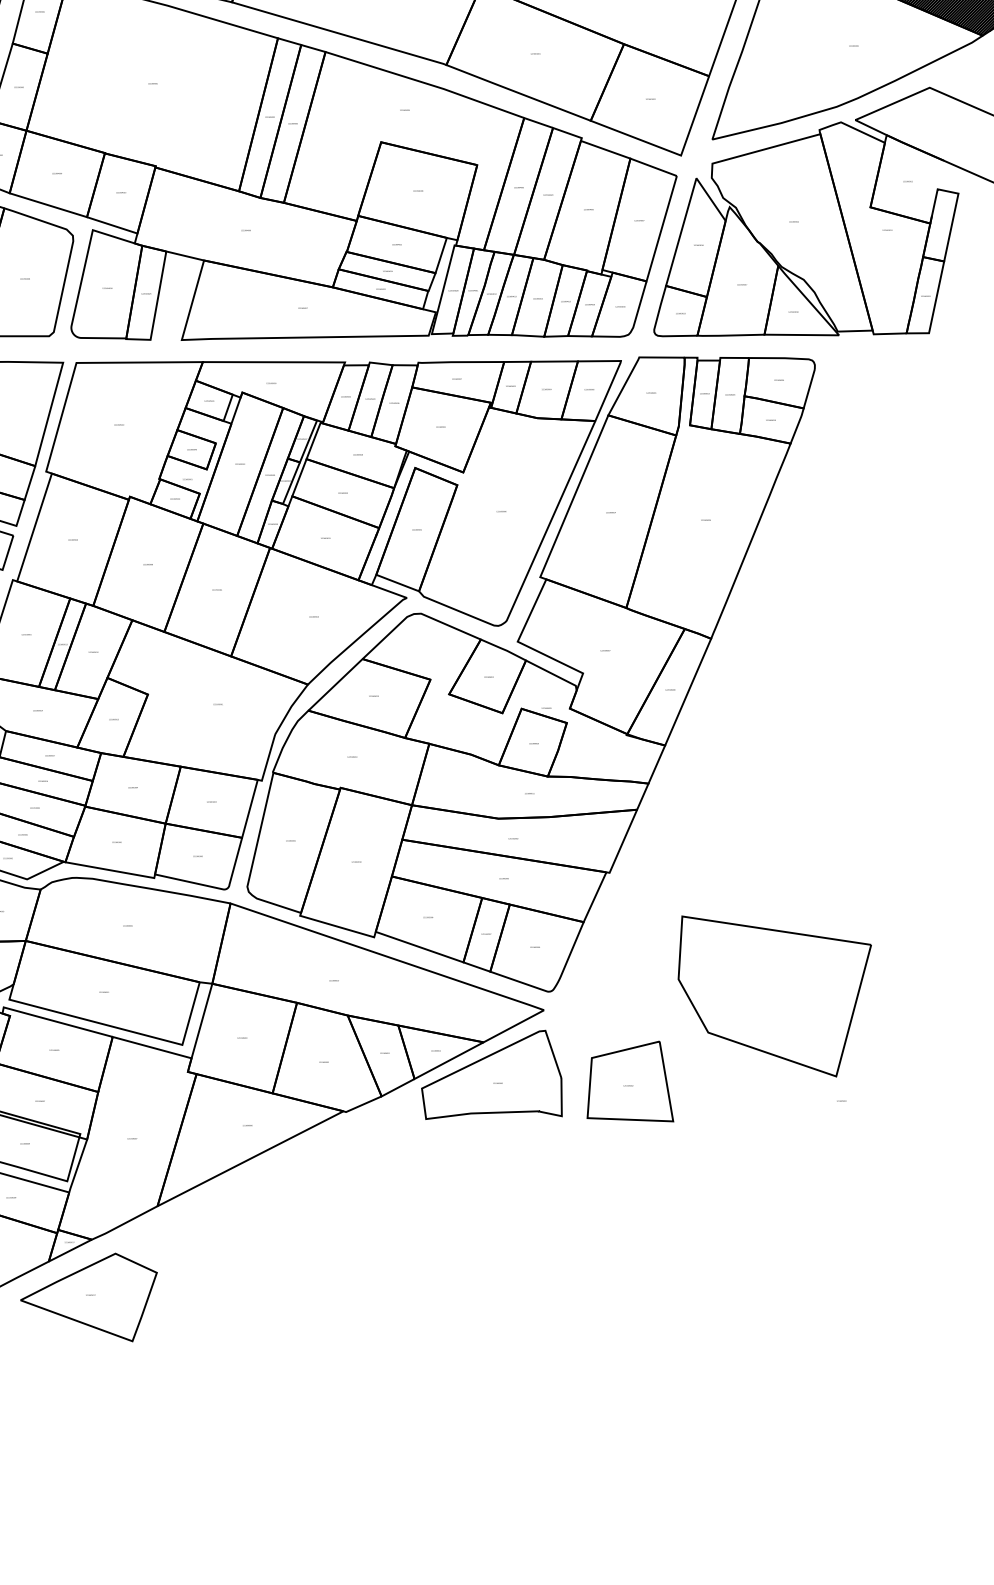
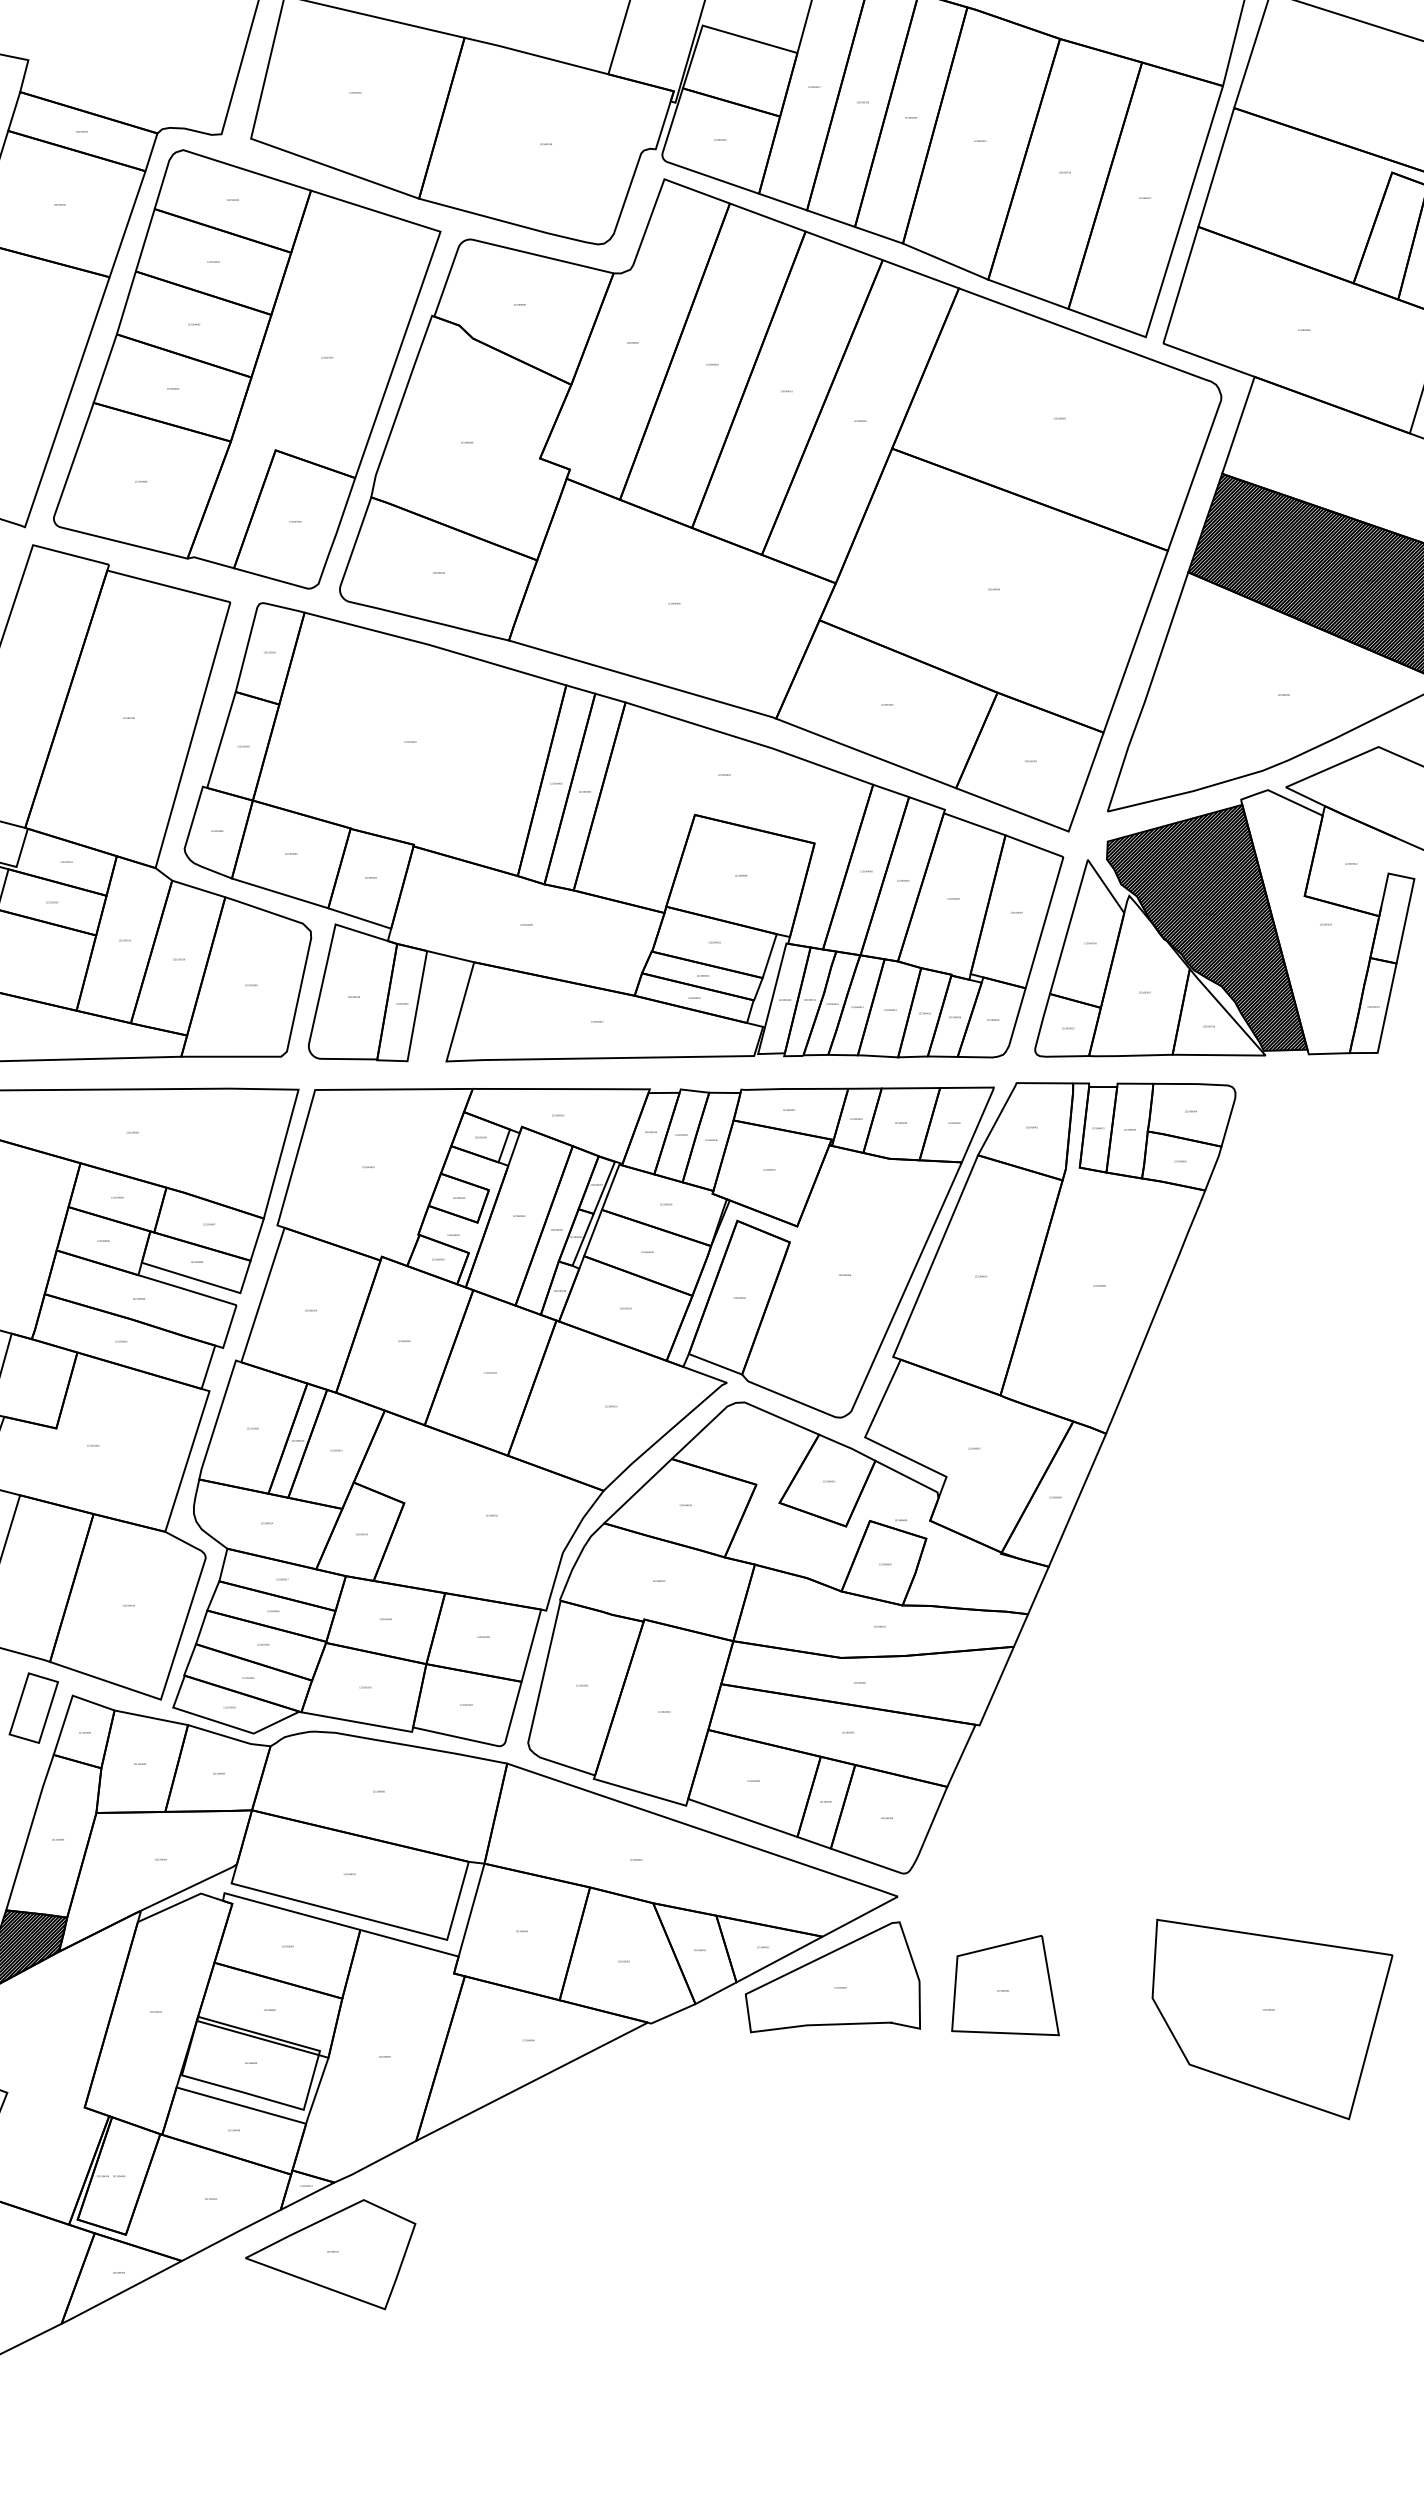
hatch: (792, 232) -> (1207, 927), added
part: (774, 996) -> (1272, 2019), moved

